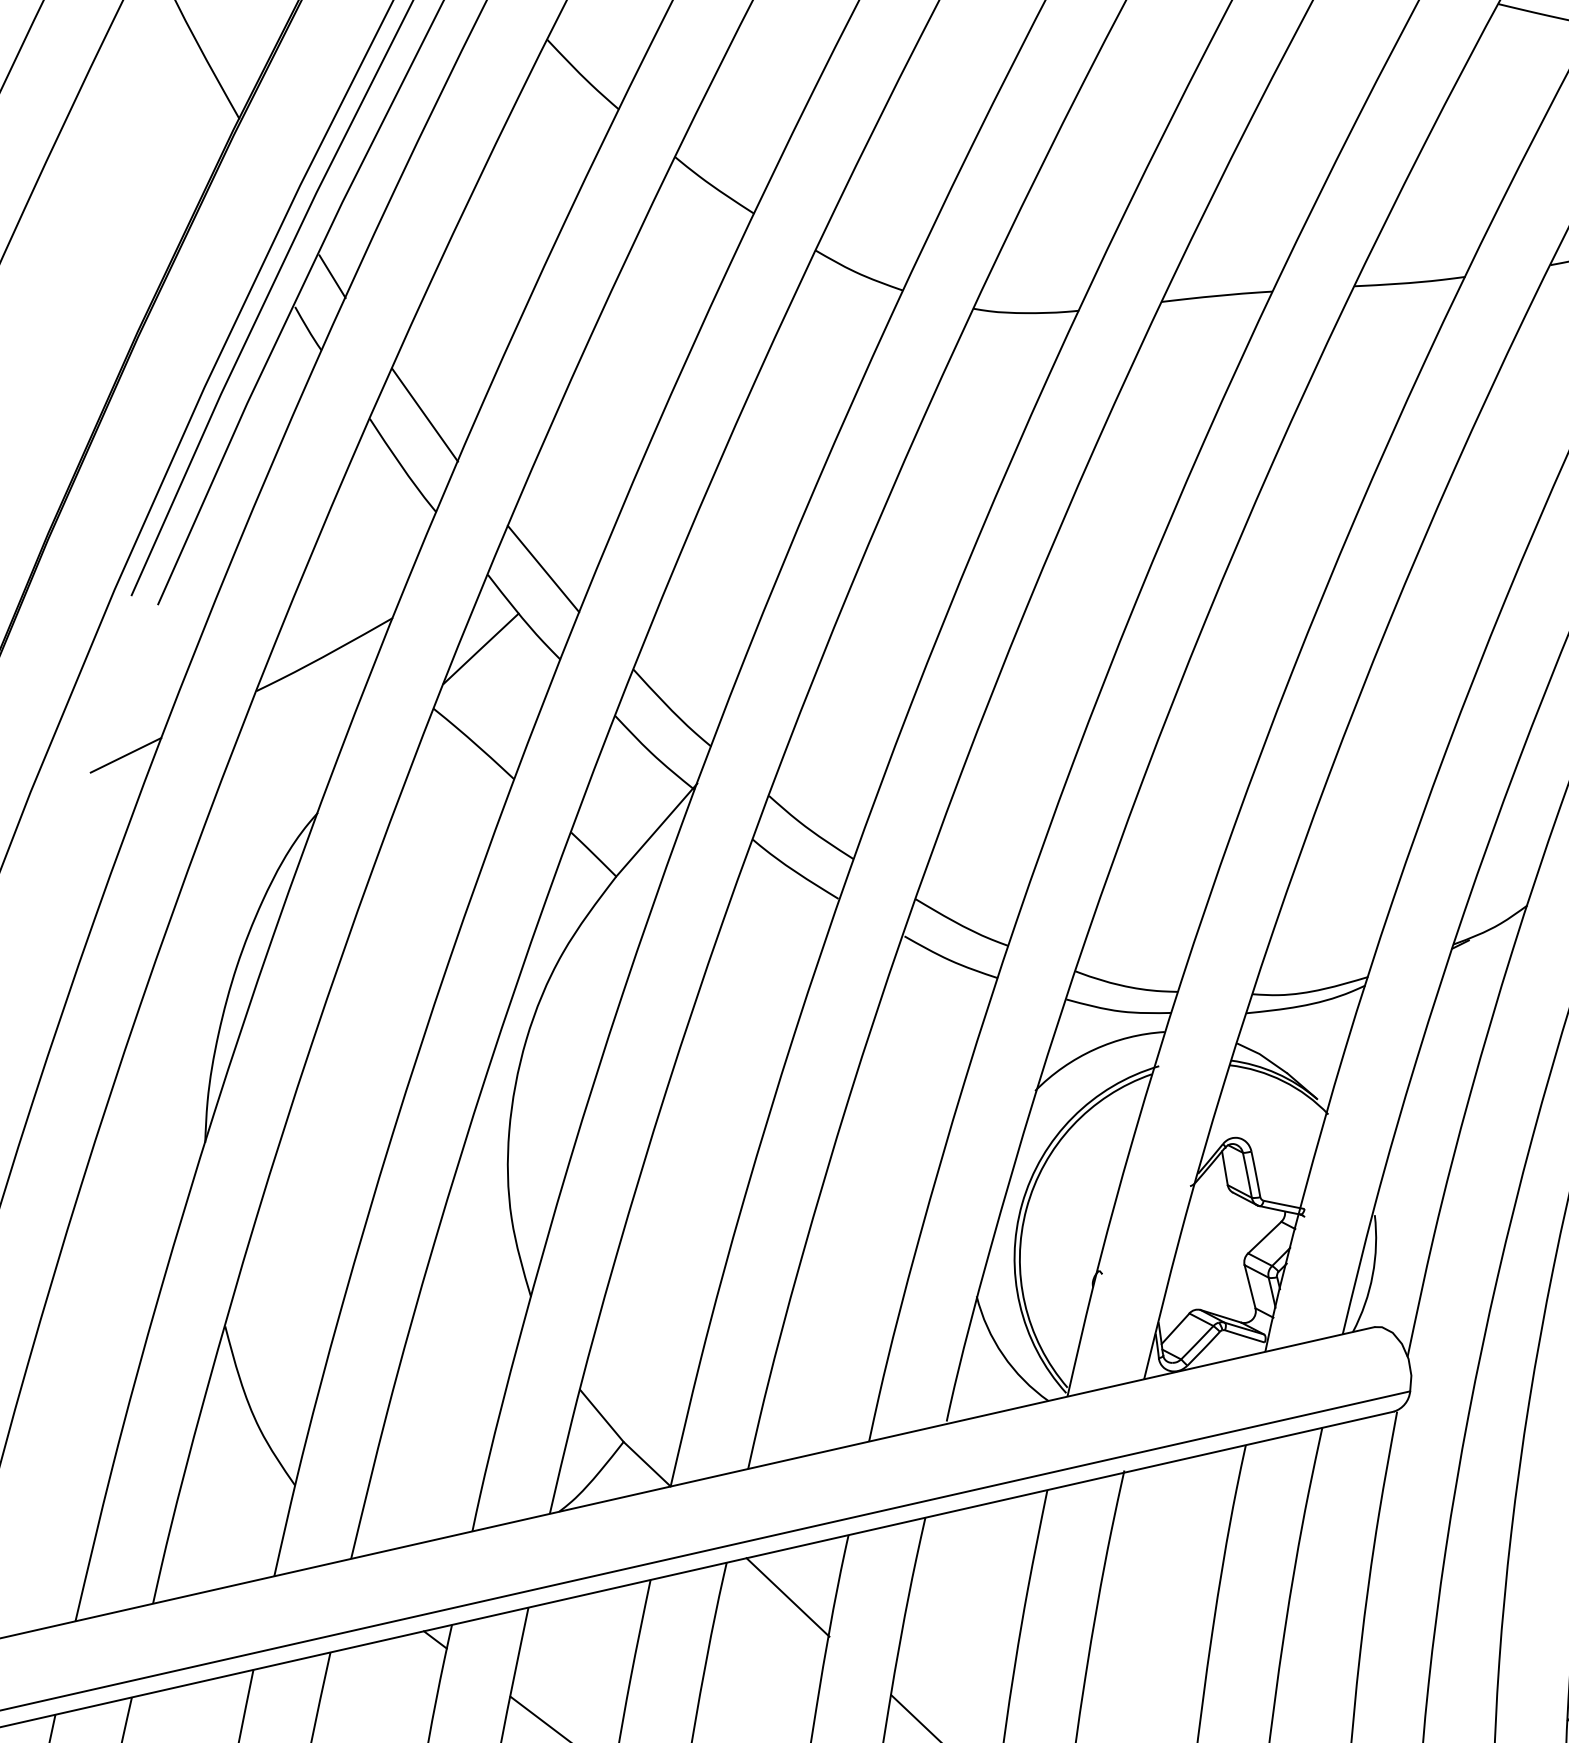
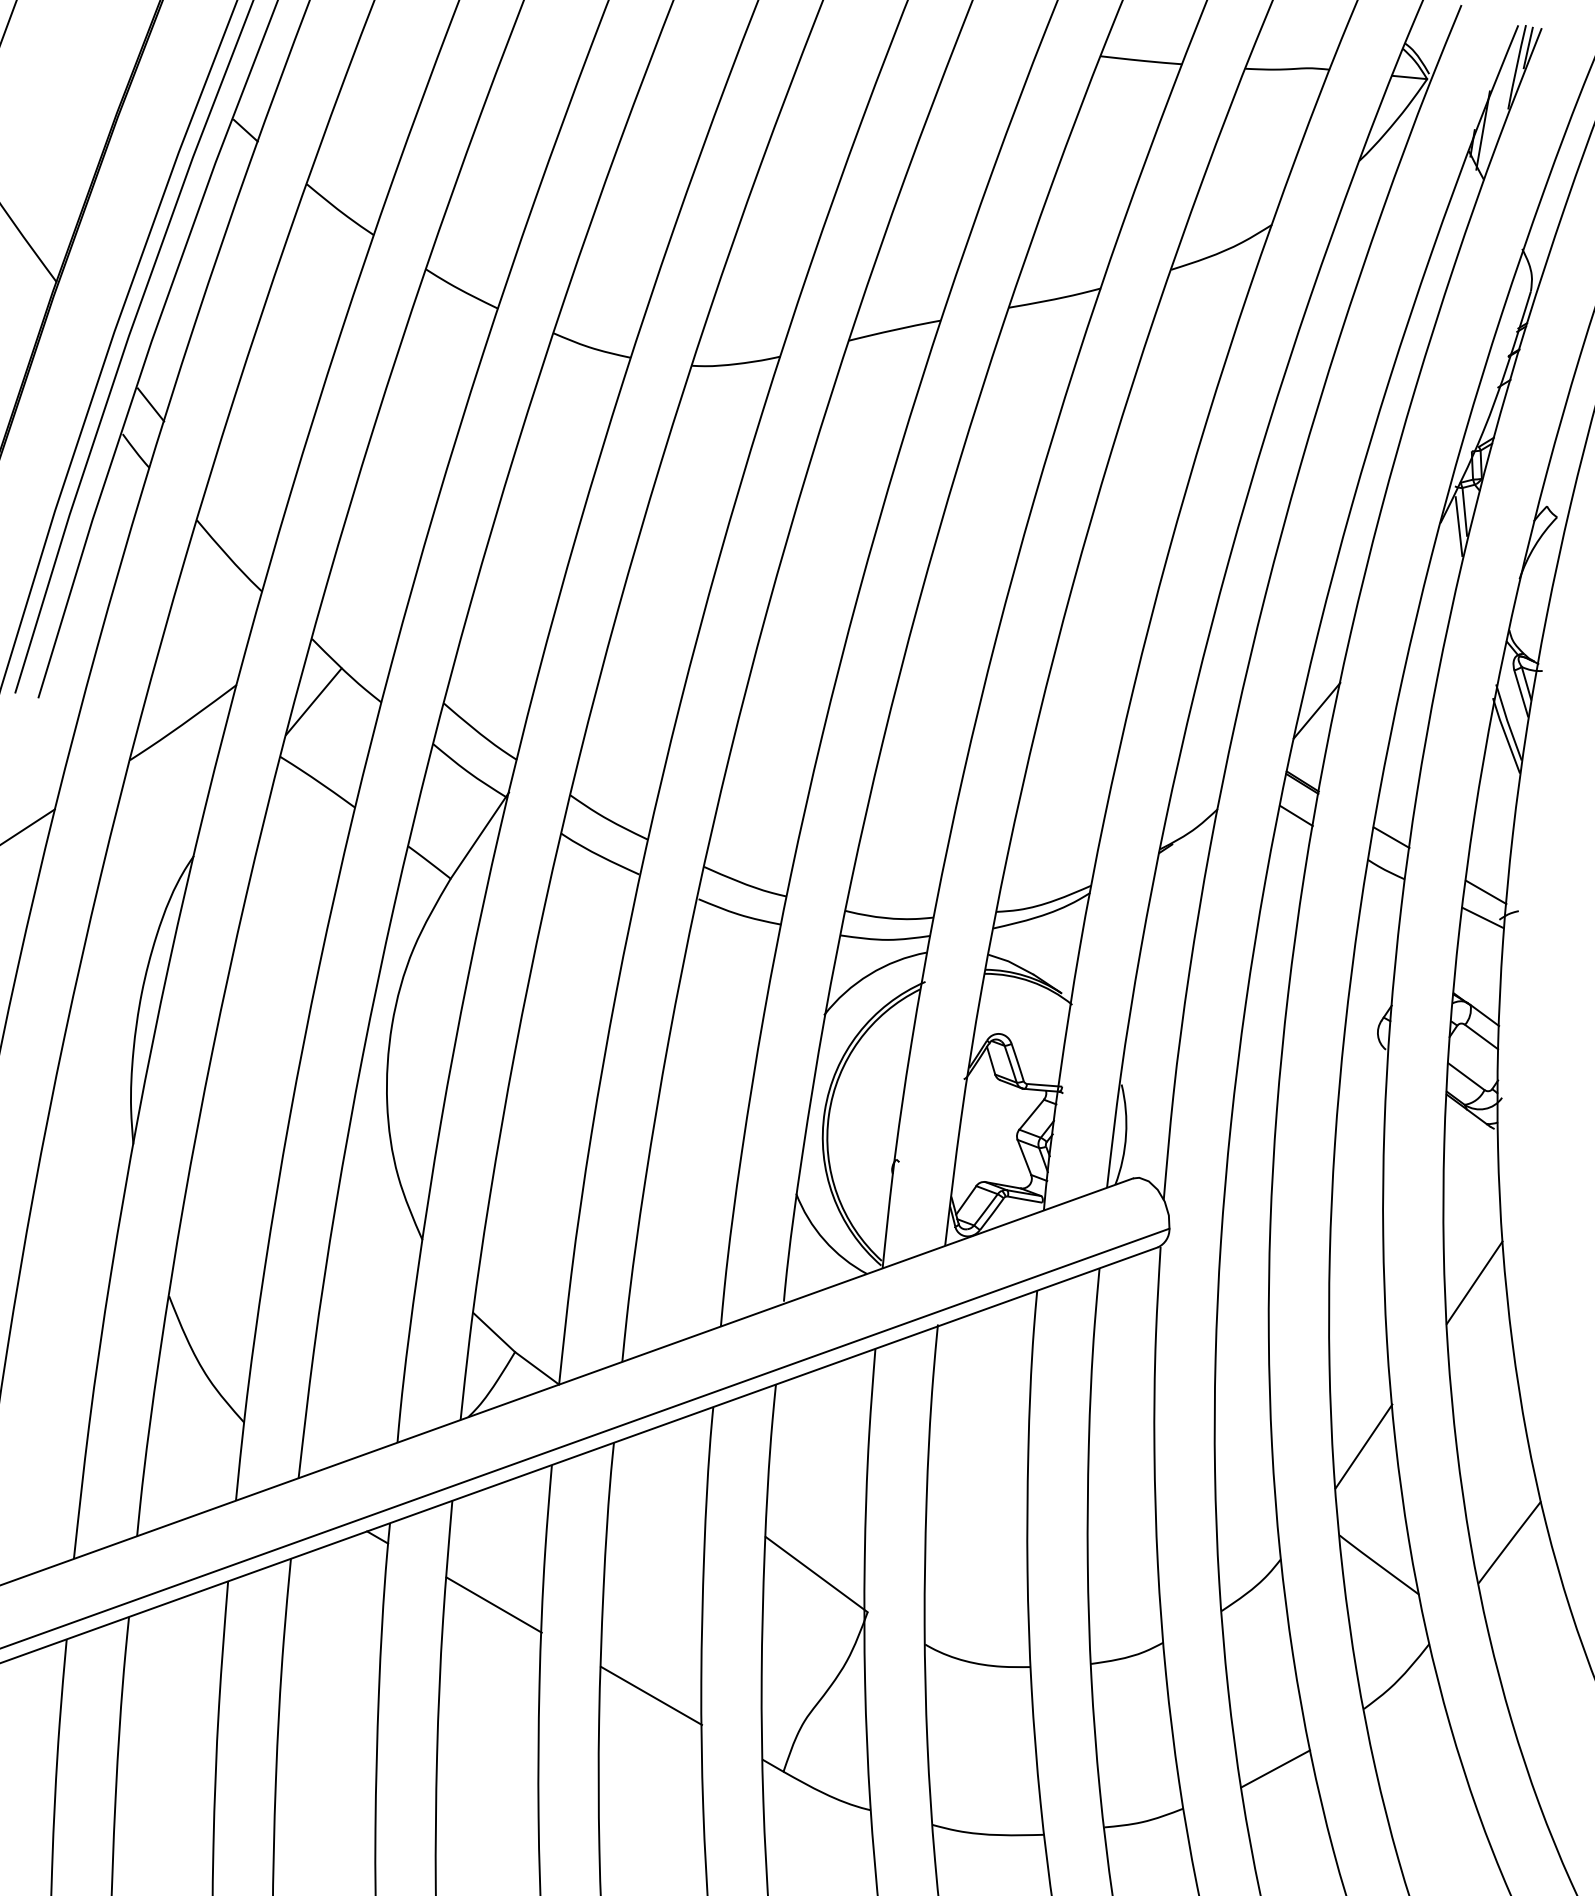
line: (424, 415) -> (242, 511), removed
line: (543, 567) -> (357, 627), removed
line: (787, 1597) -> (668, 1465), removed

